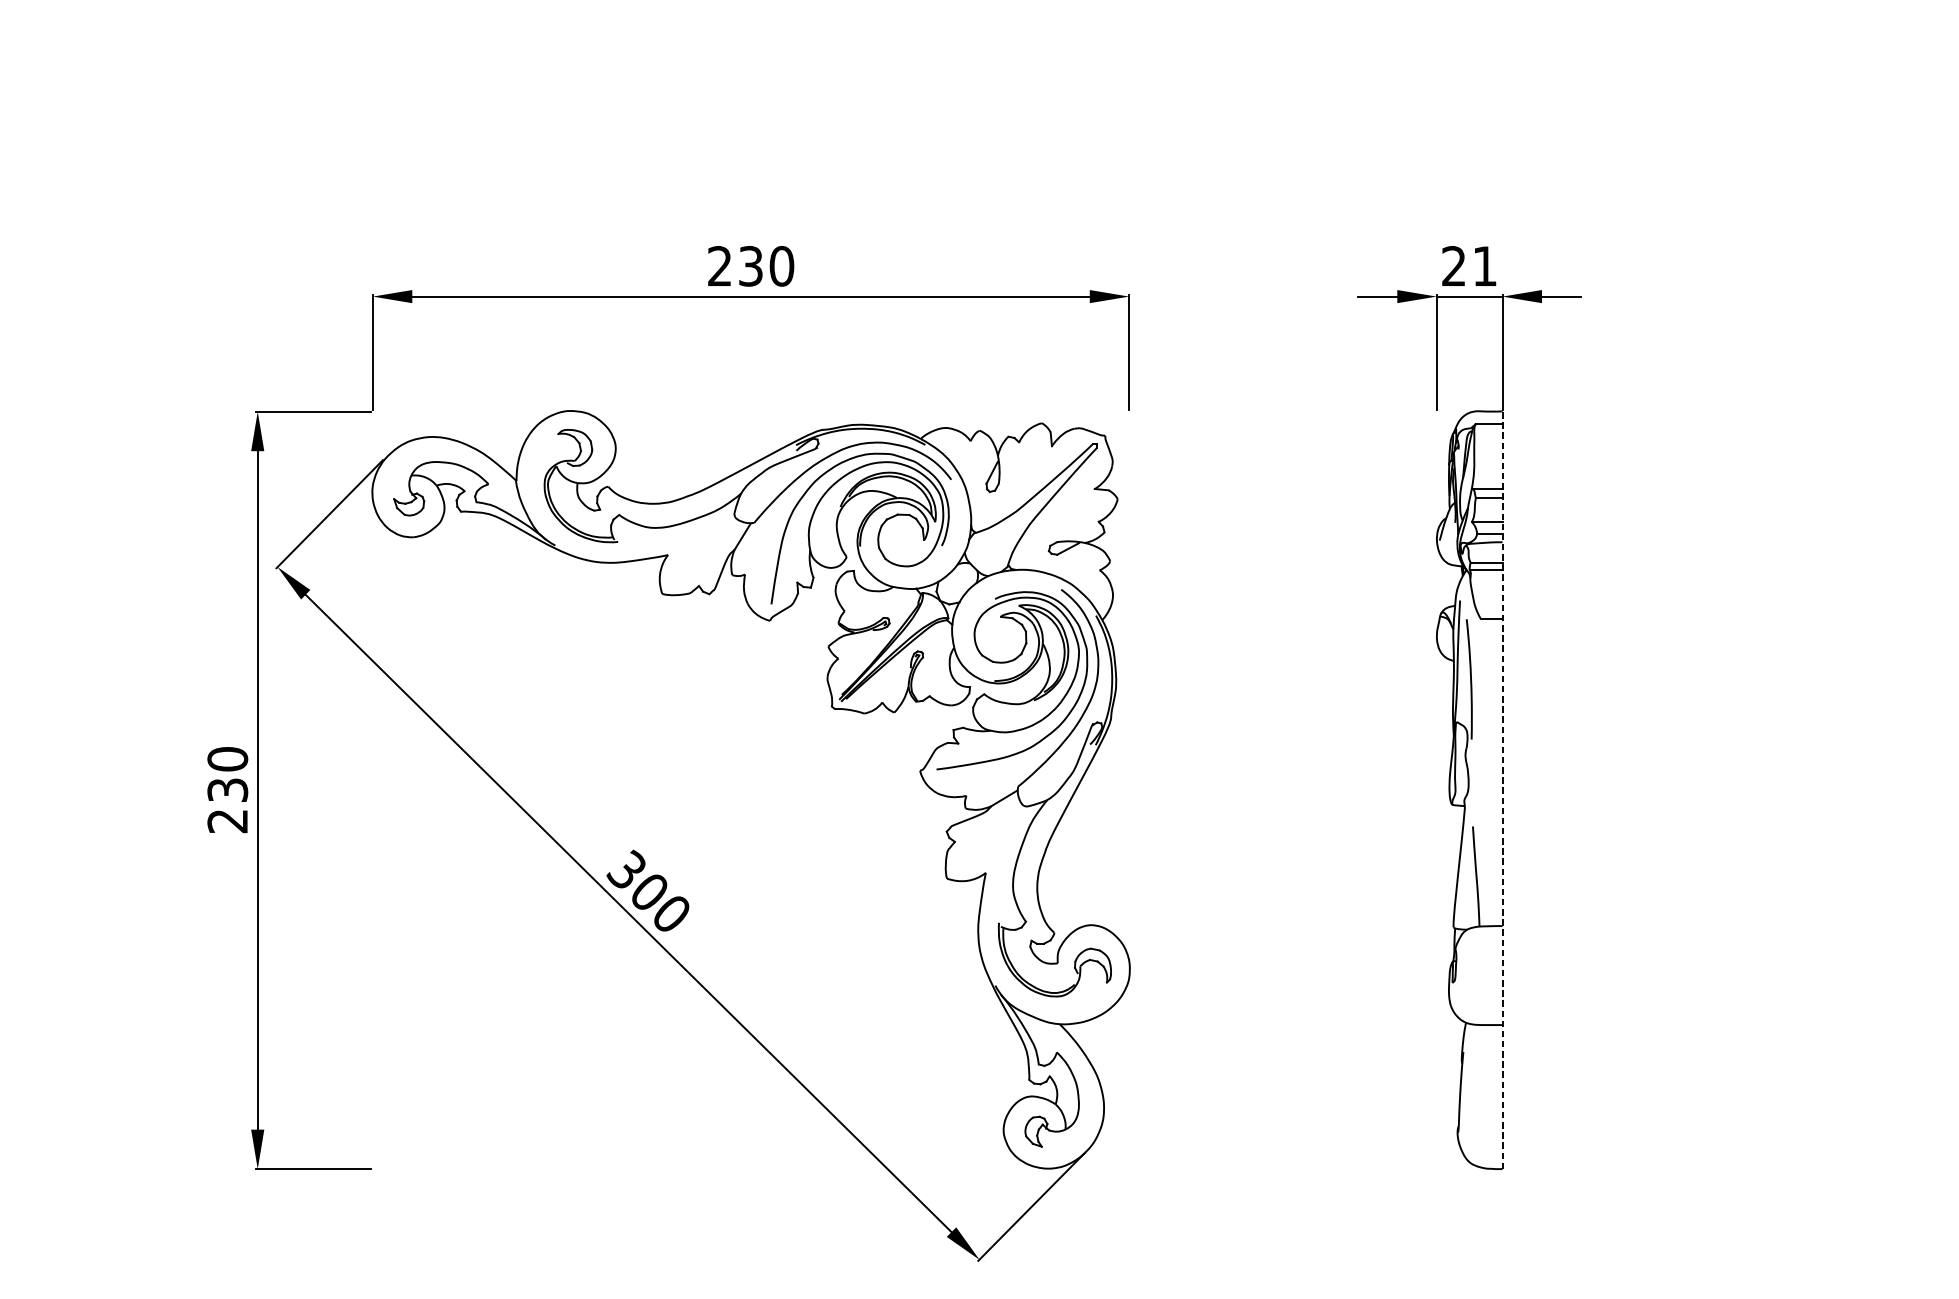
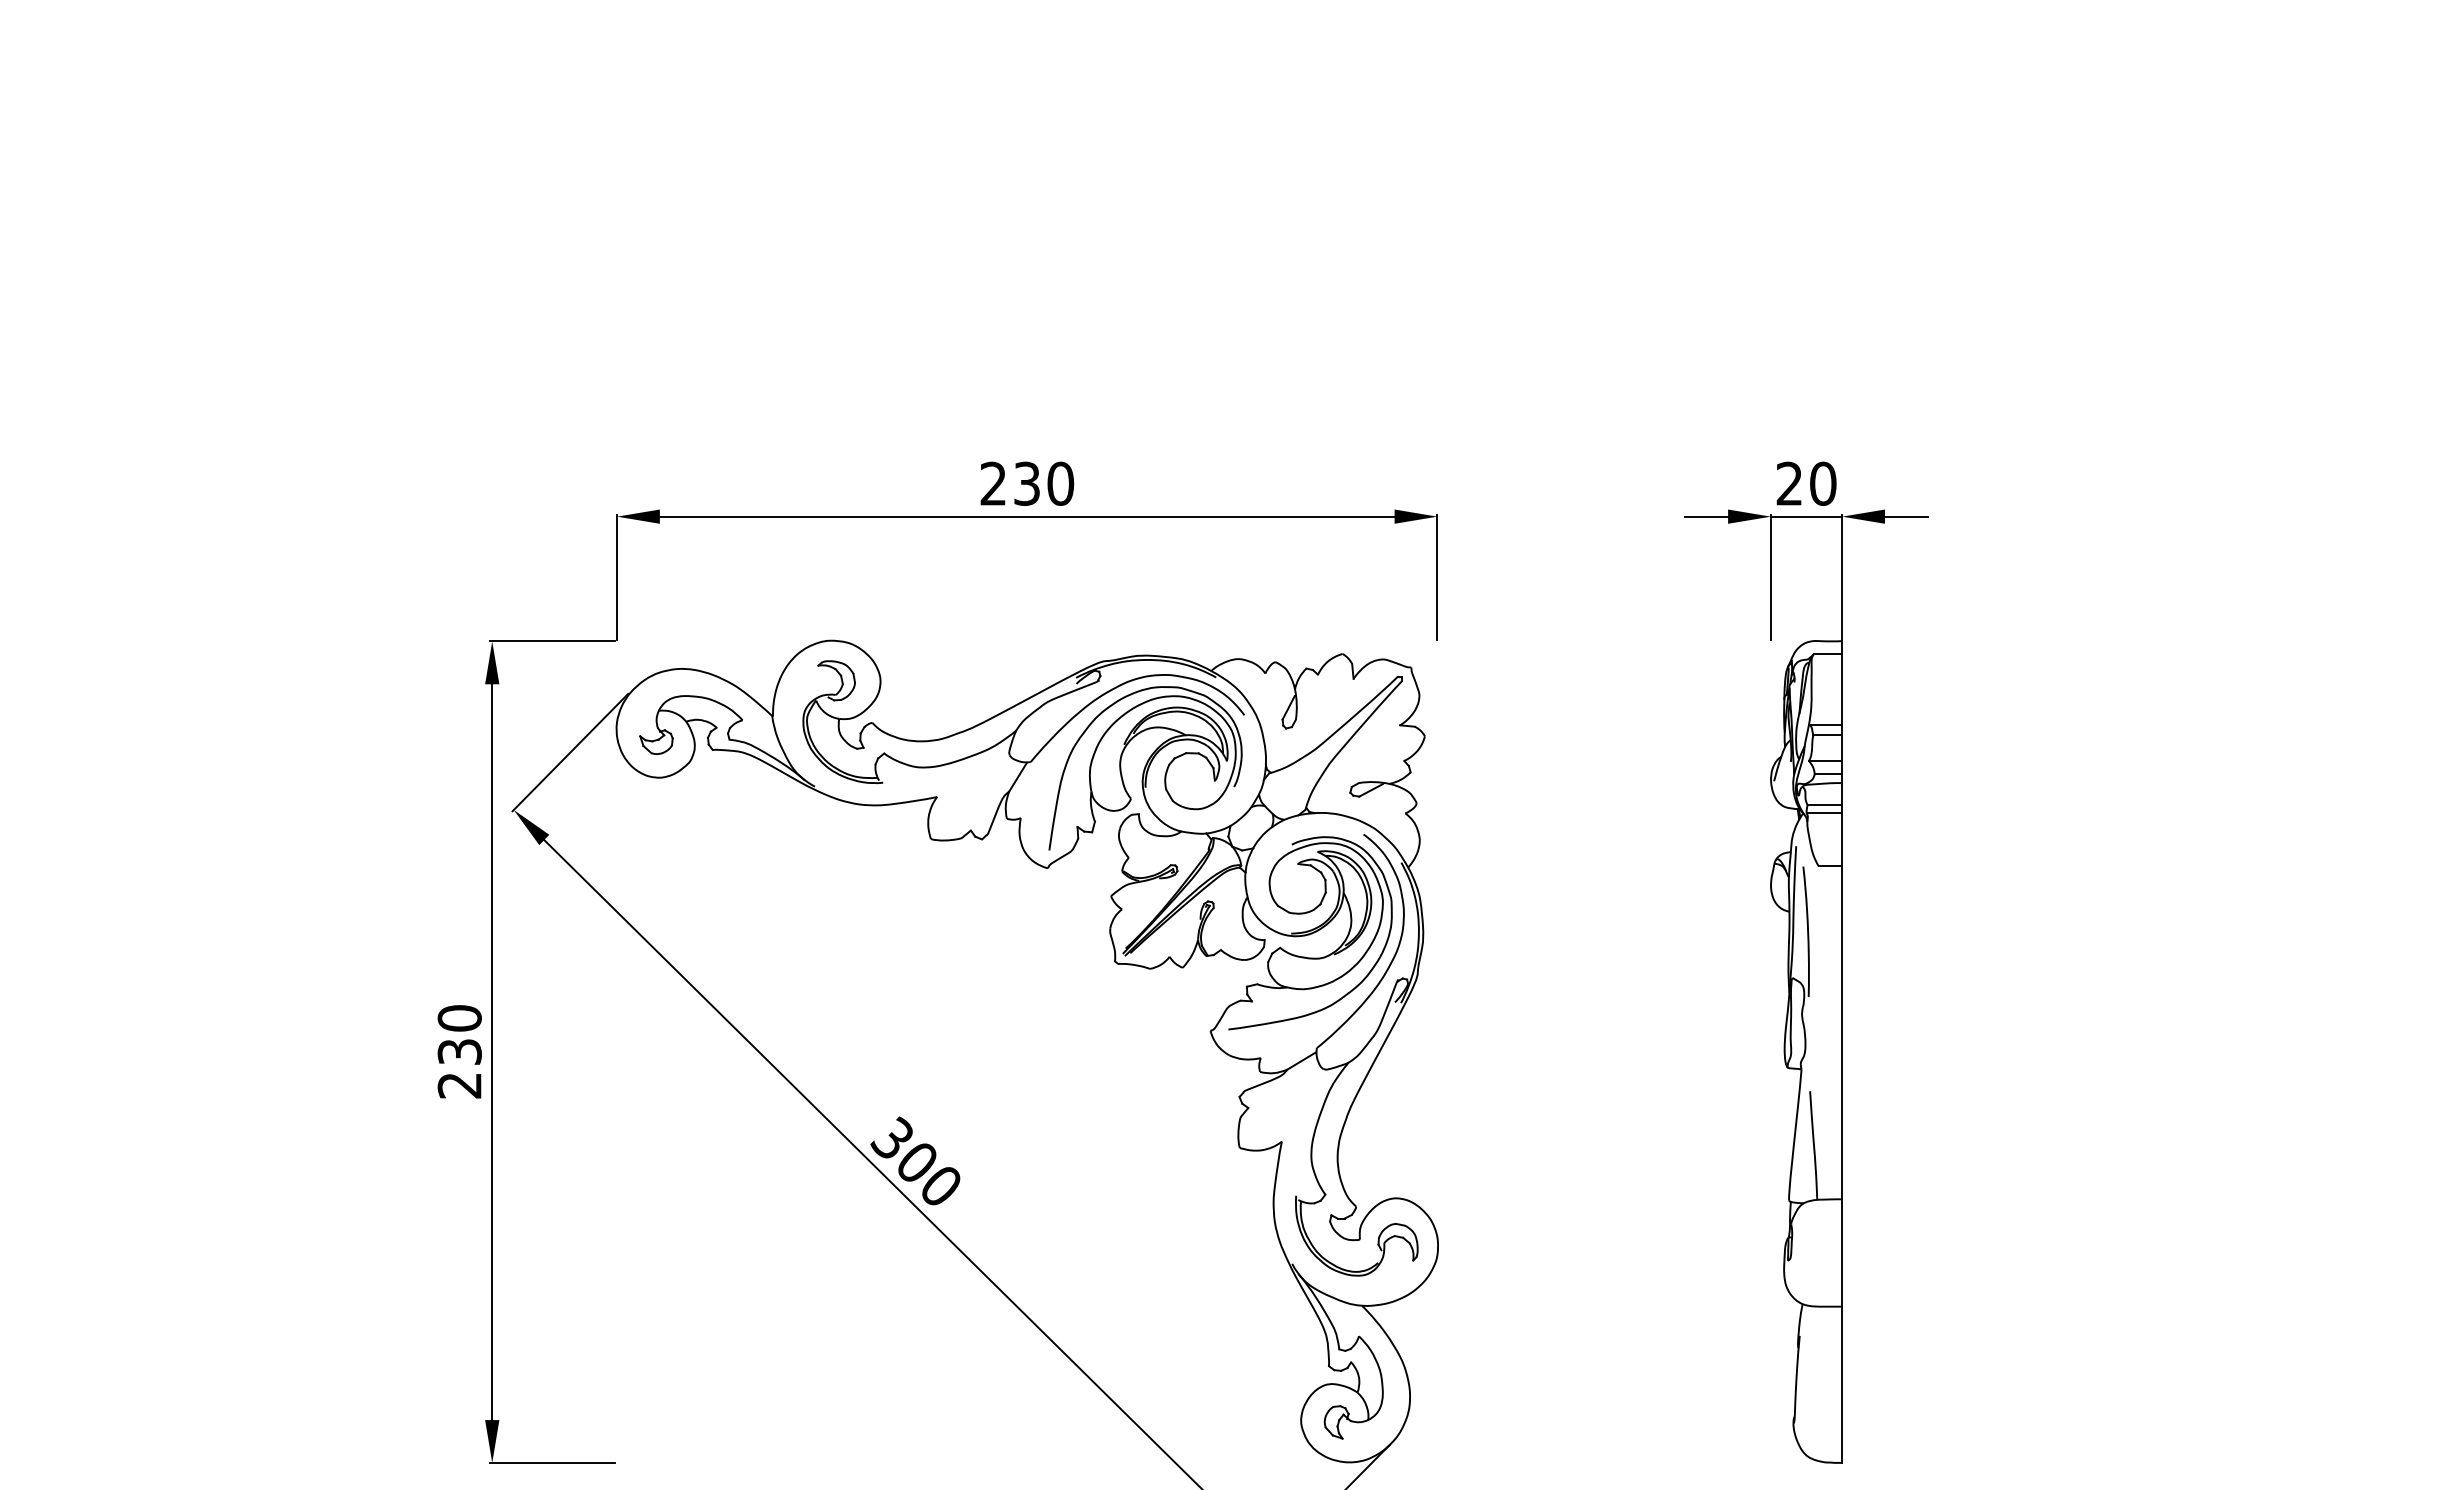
text: (1485, 266) -> (1823, 483), 21 -> 20
line: (1502, 790) -> (1842, 1052), dashed -> solid

